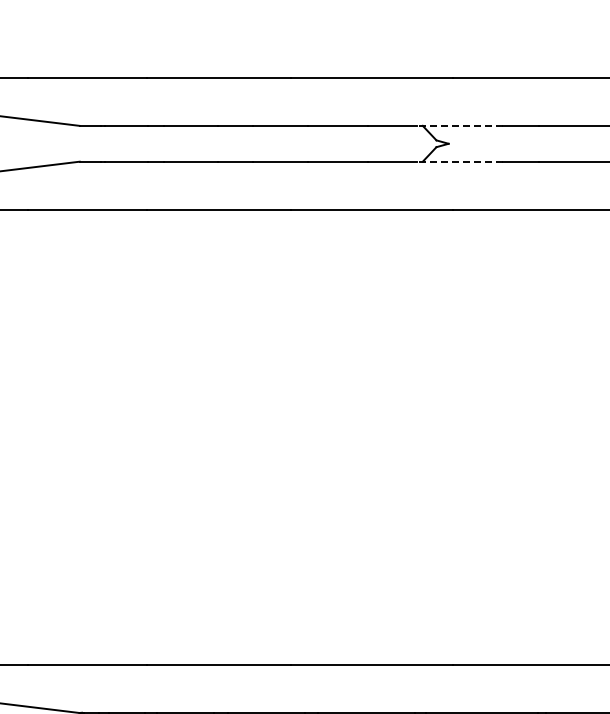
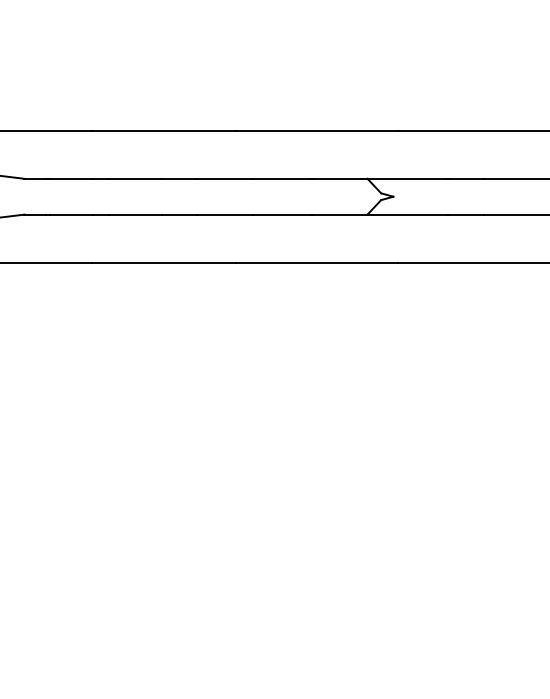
line: (459, 125) -> (404, 178), dashed -> solid
line: (459, 161) -> (404, 214), dashed -> solid

